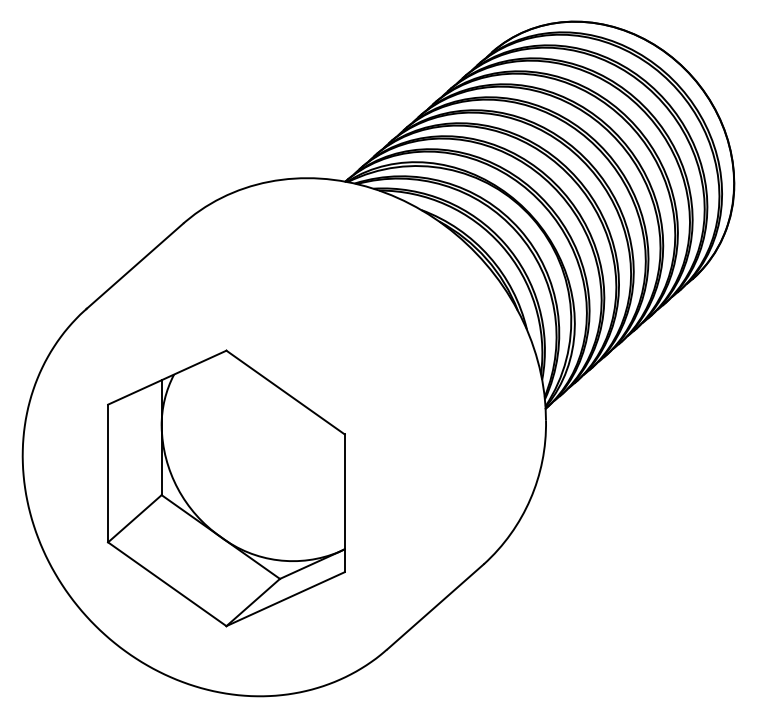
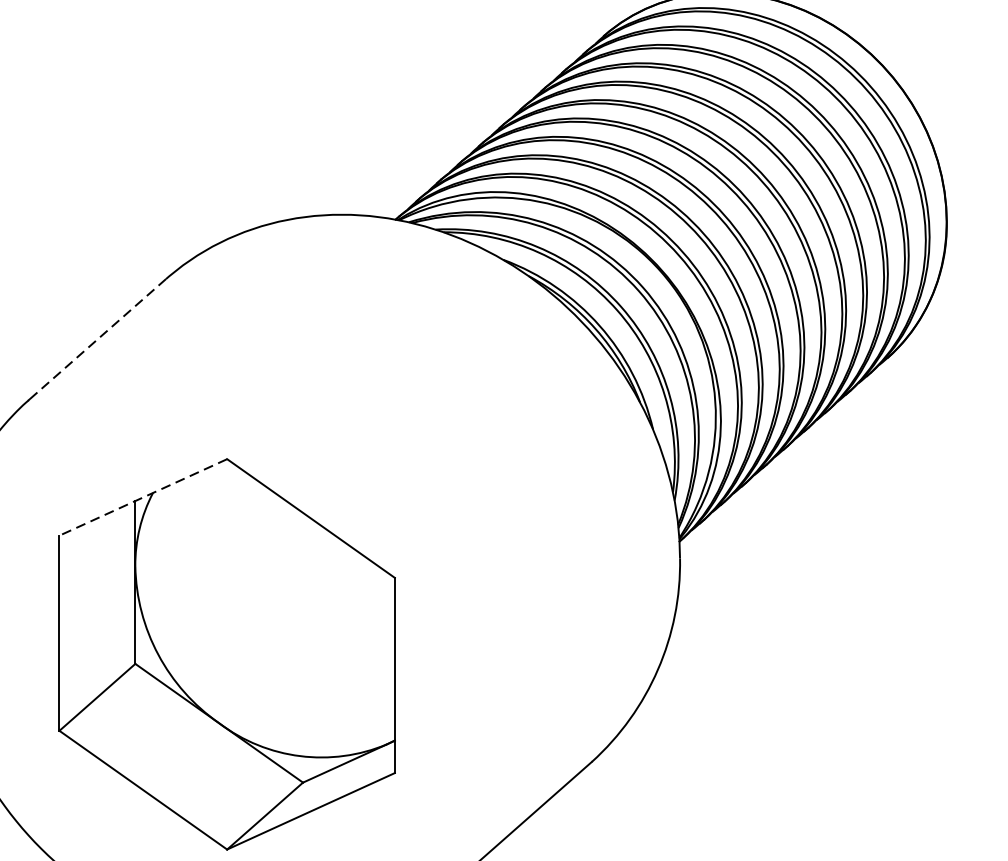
line: (134, 266) -> (96, 339), solid -> dashed
line: (166, 377) -> (142, 497), solid -> dashed

